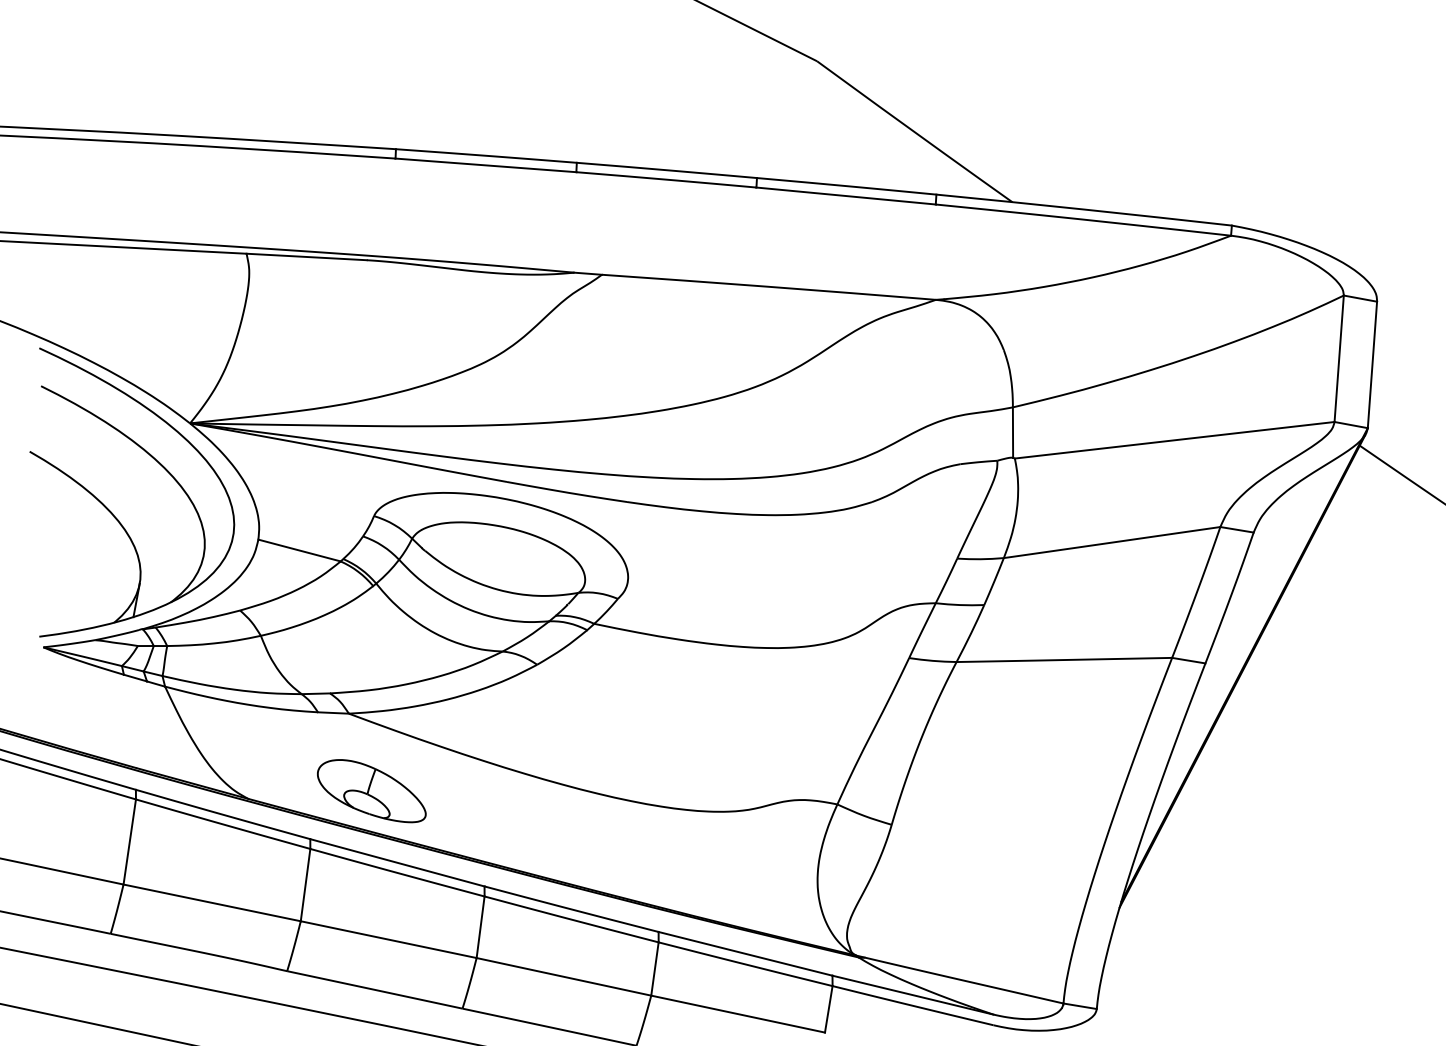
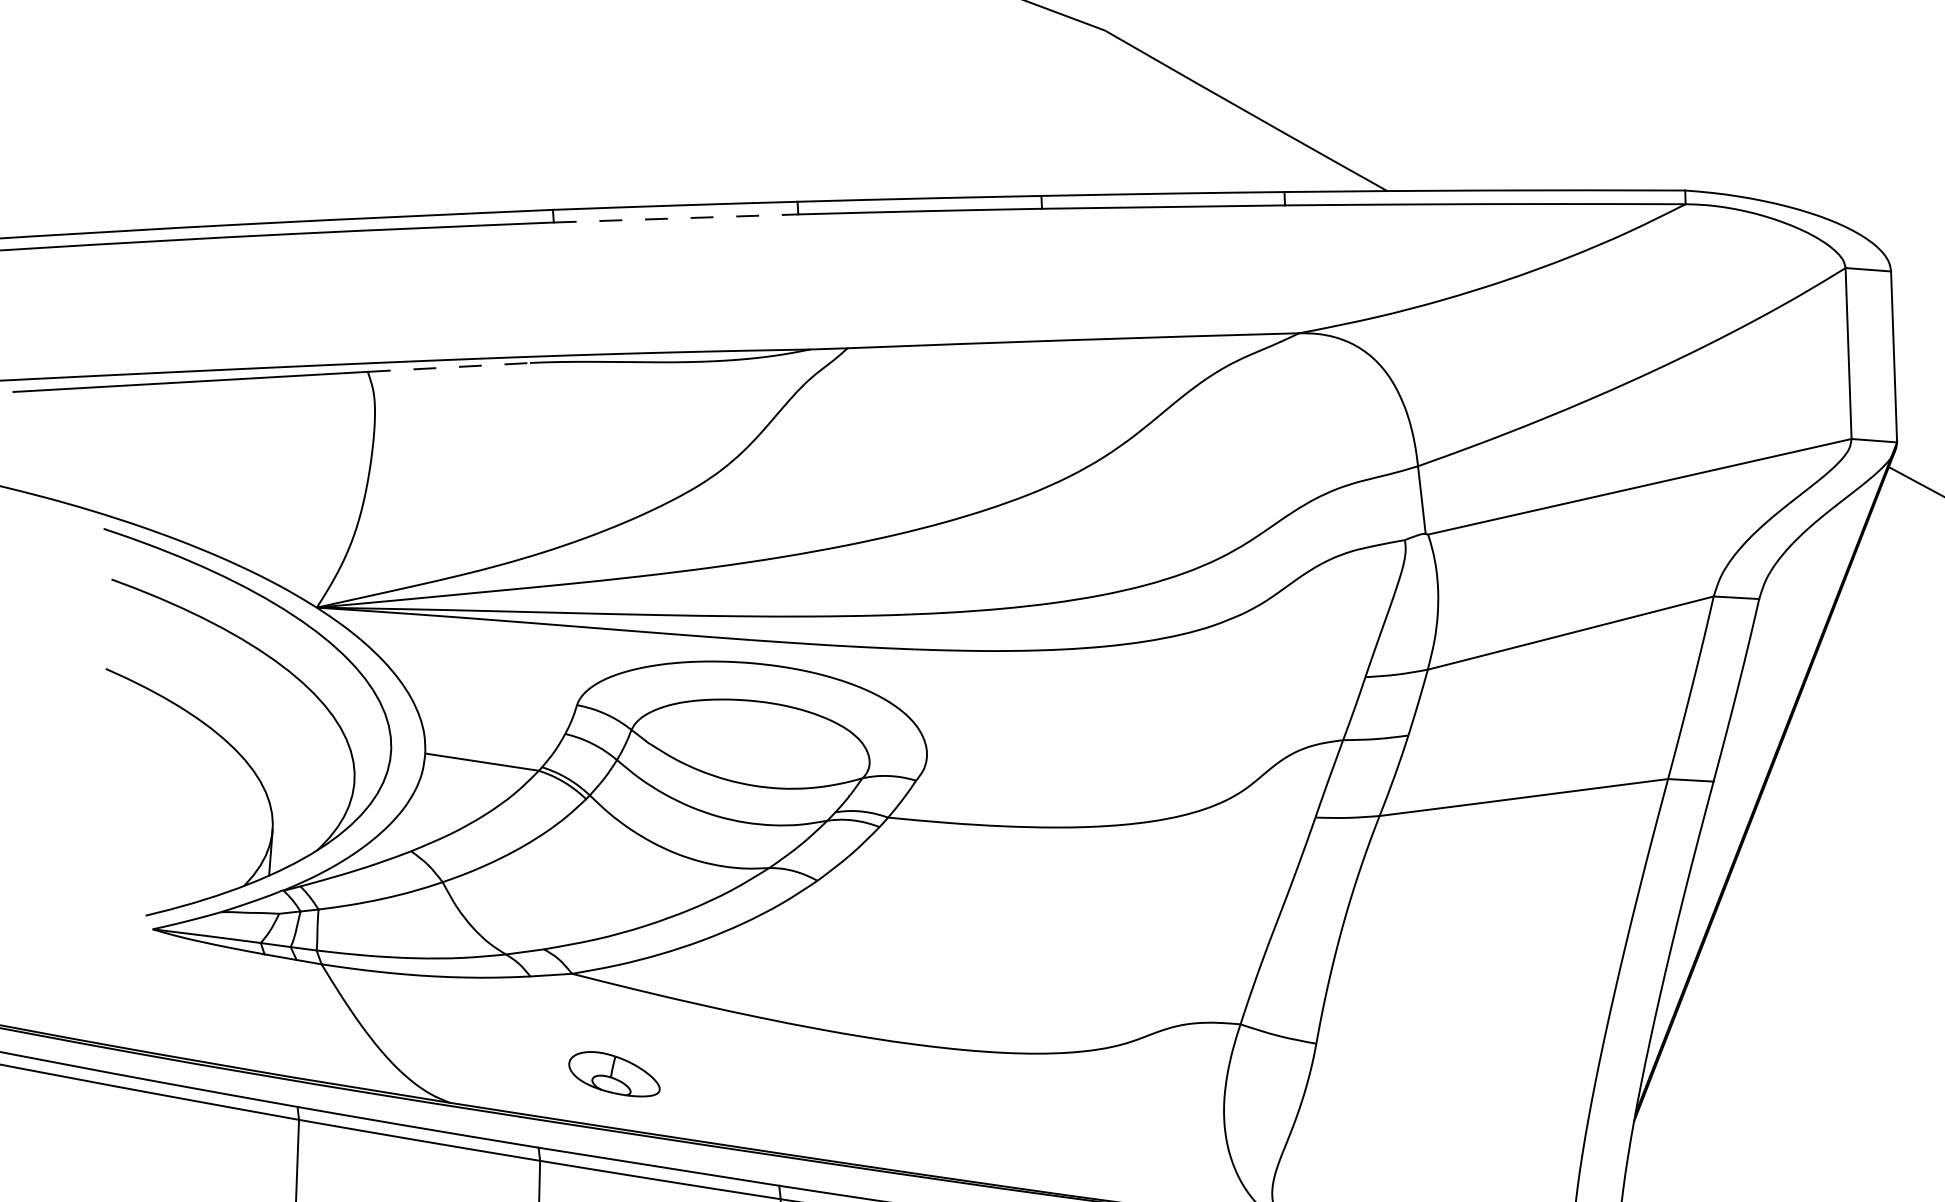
line: (485, 165) -> (675, 218), solid -> dashed
line: (307, 257) -> (450, 368), solid -> dashed
part: (371, 791) -> (613, 1074), size x0.6

